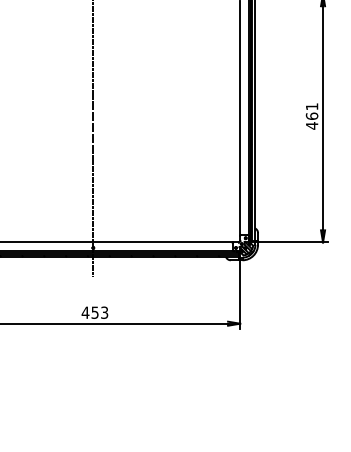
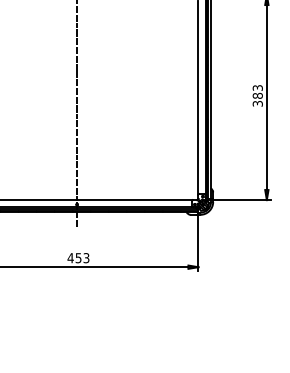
text: (311, 116) -> (257, 96), 461 -> 383

